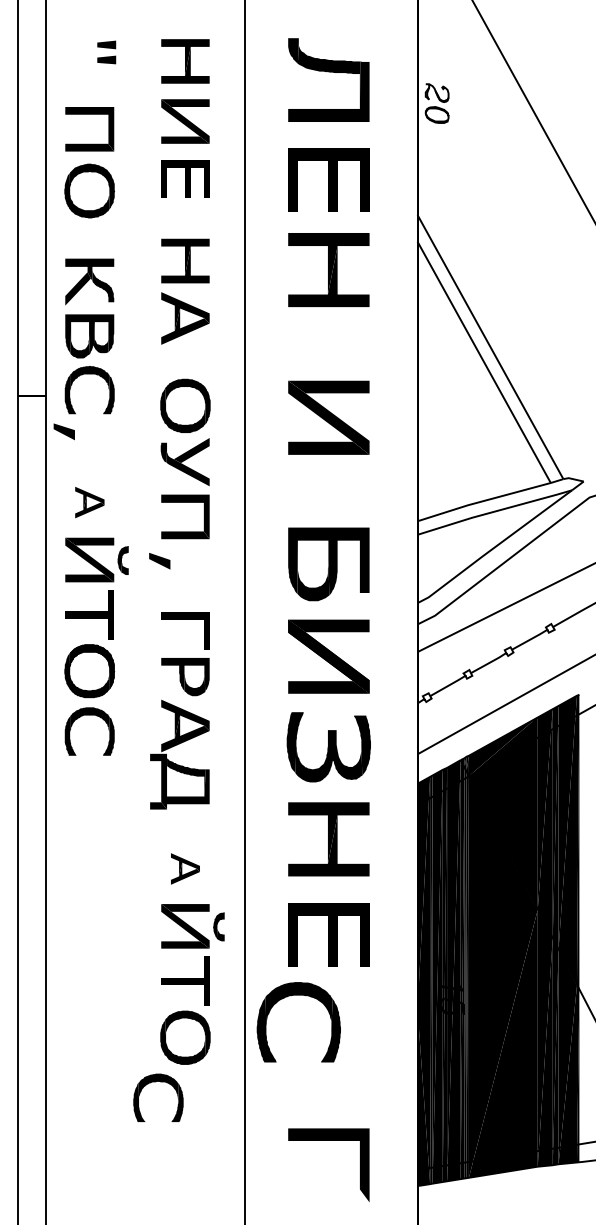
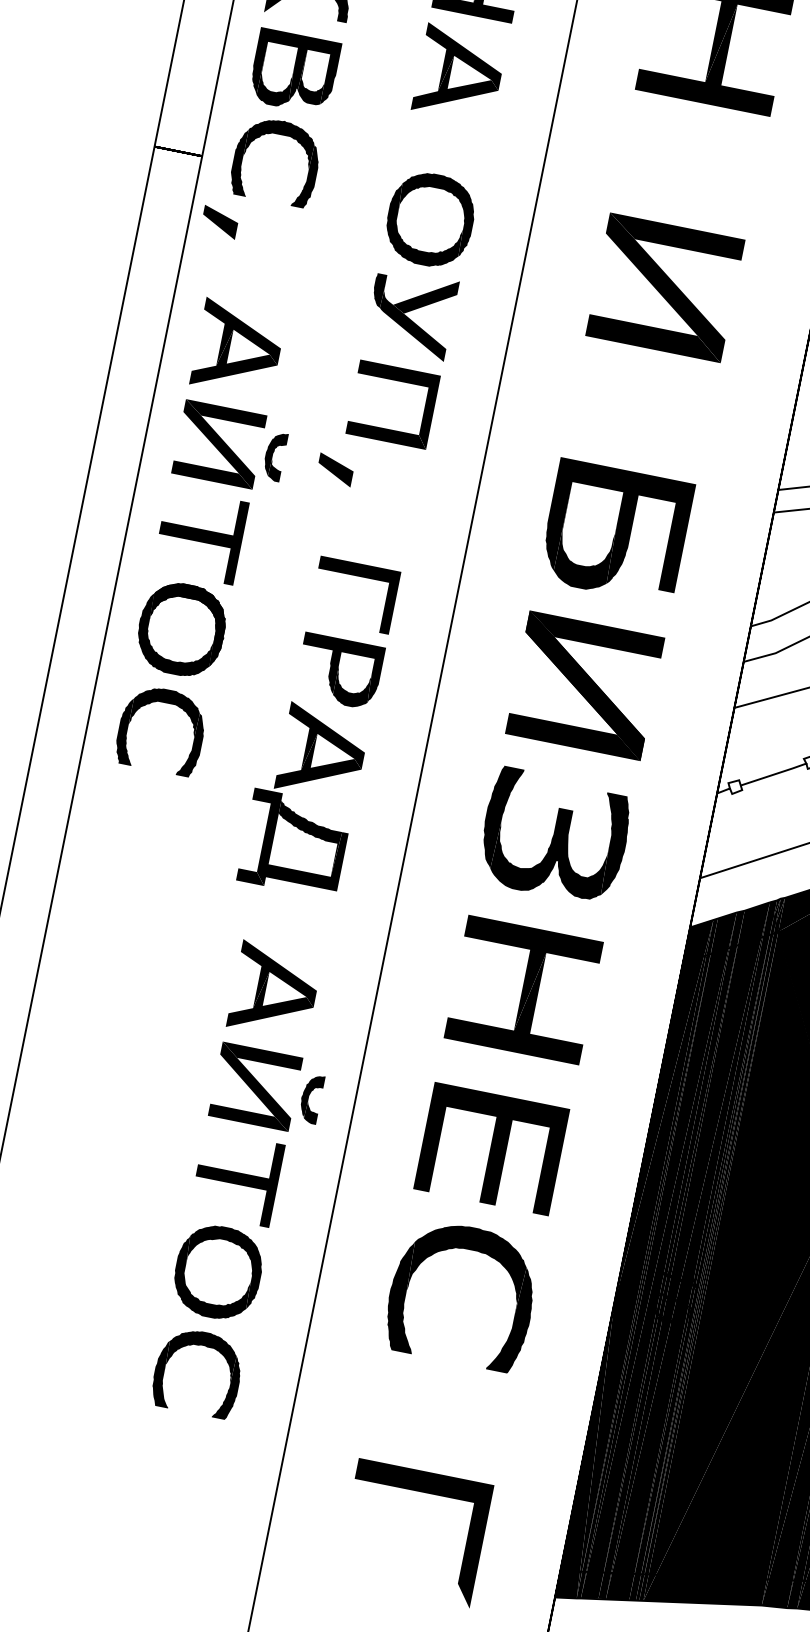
part: (89, 502) -> (238, 348), size x1.67
part: (185, 868) -> (275, 990), size x1.67
part: (305, 996) -> (482, 1254), moved
part: (160, 1082) -> (206, 1347), moved

